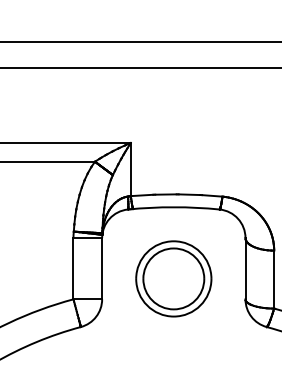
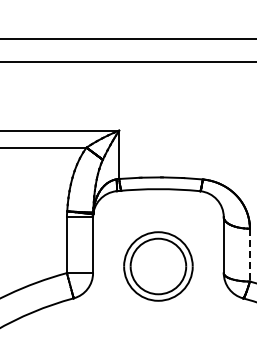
part: (173, 278) -> (158, 266), moved
line: (273, 280) -> (249, 255), solid -> dashed

